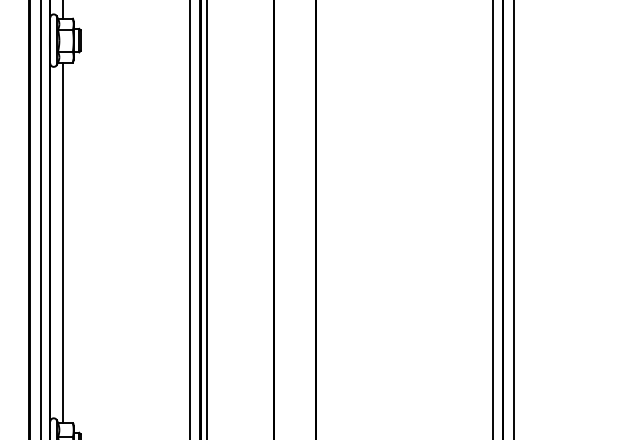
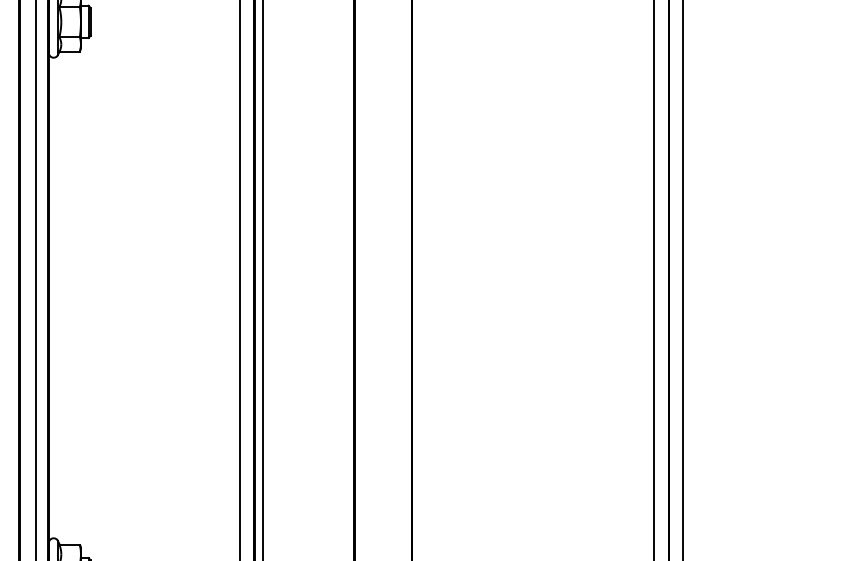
line: (63, 242) -> (66, 297), removed

